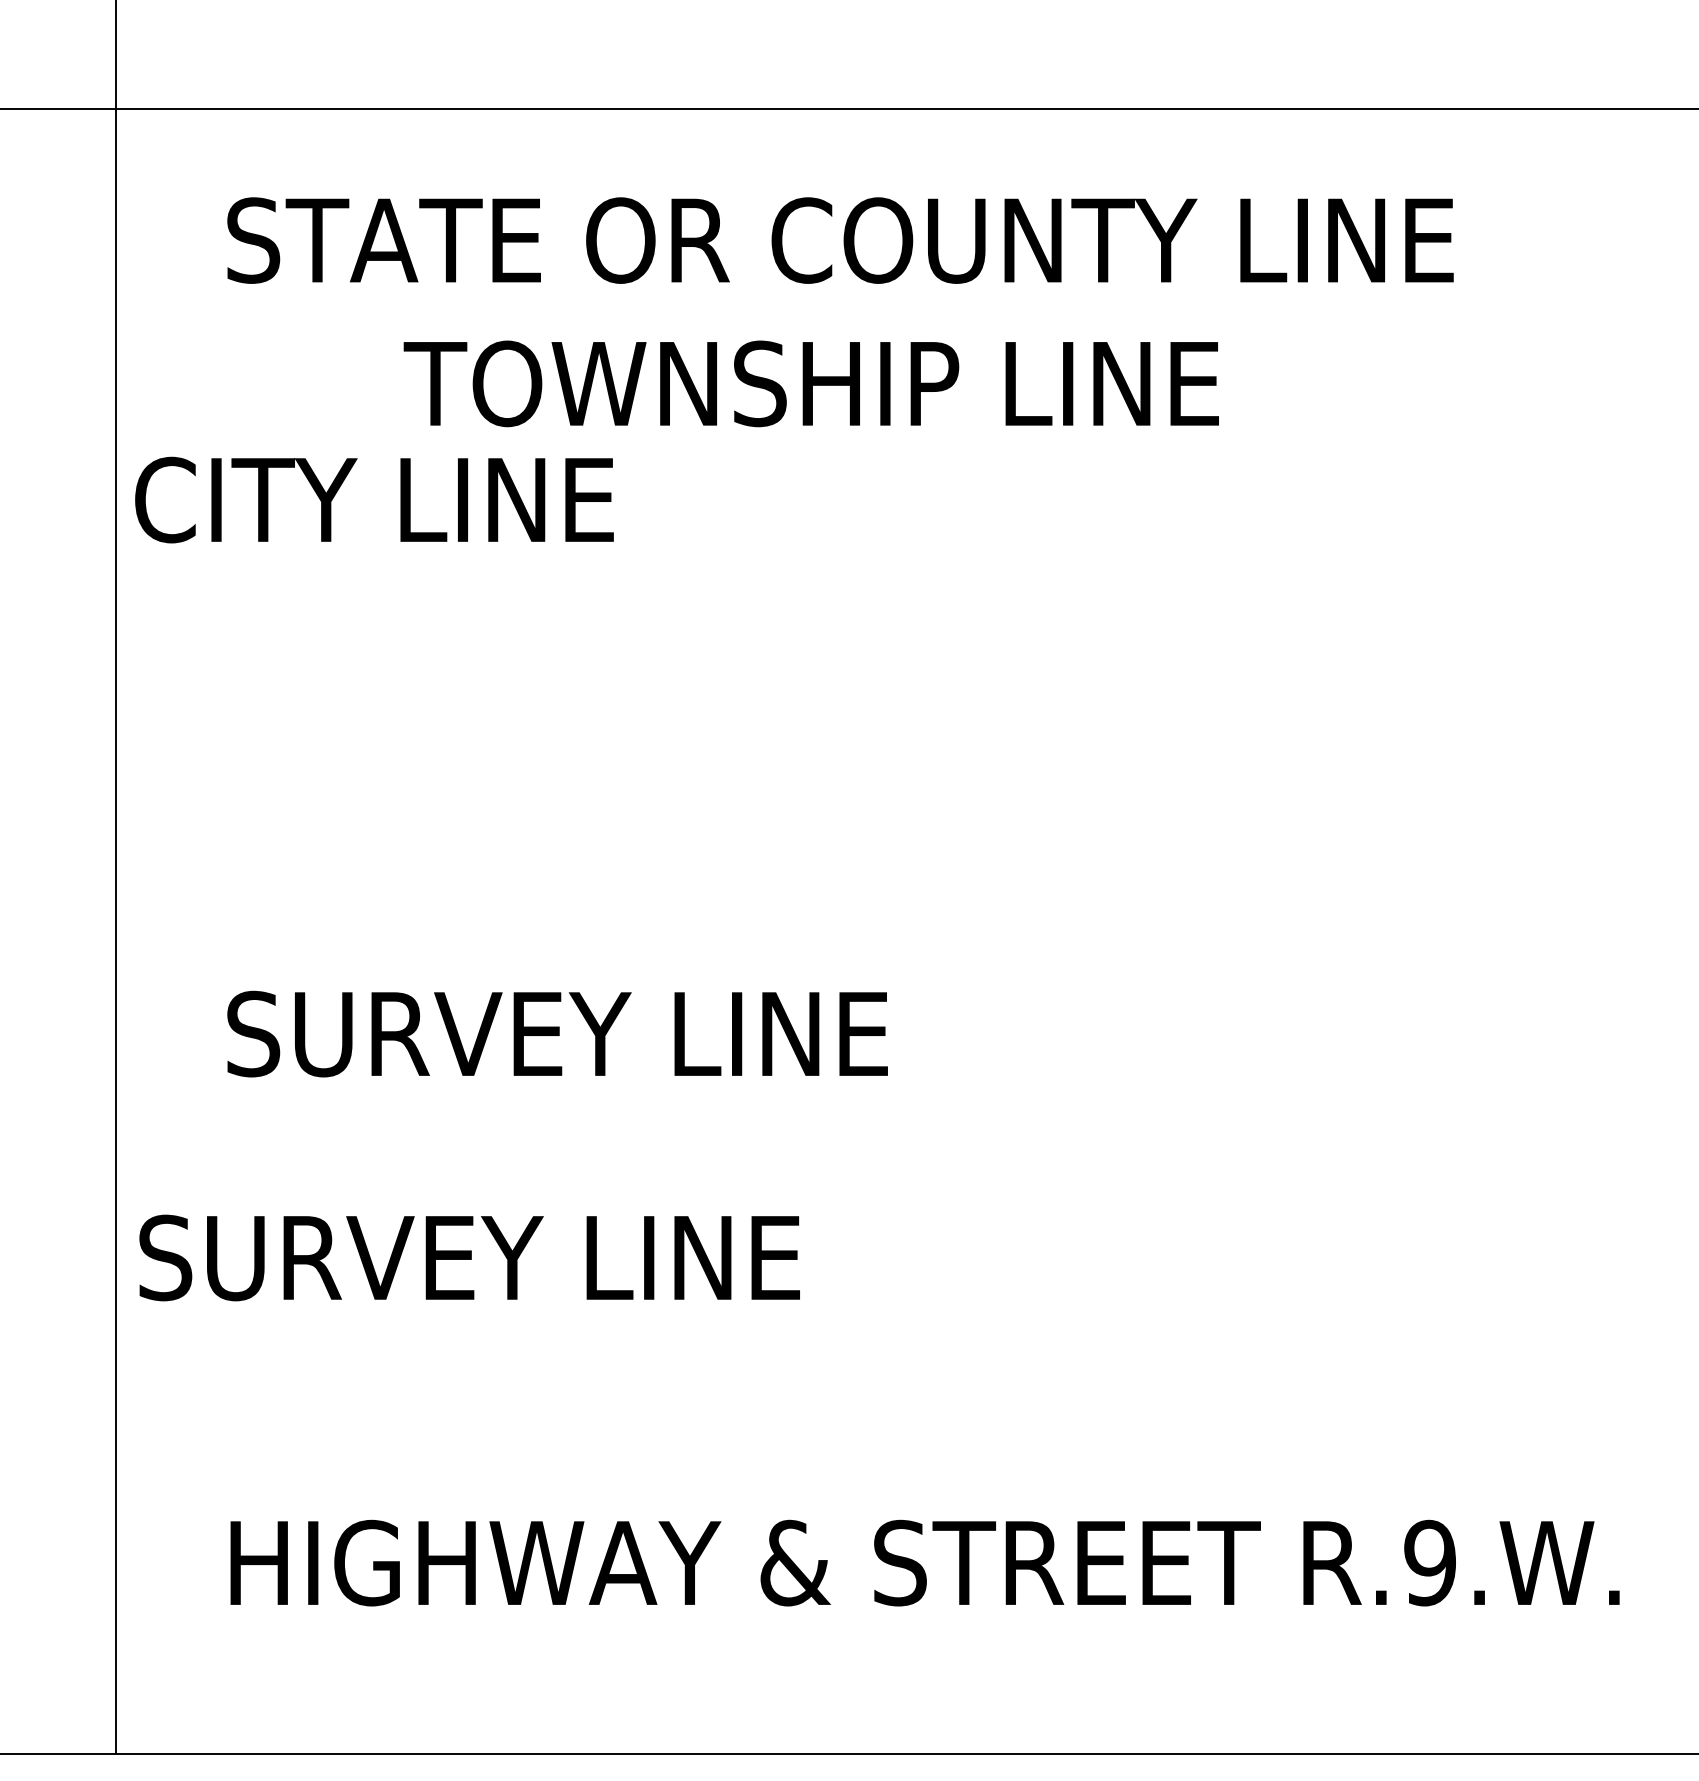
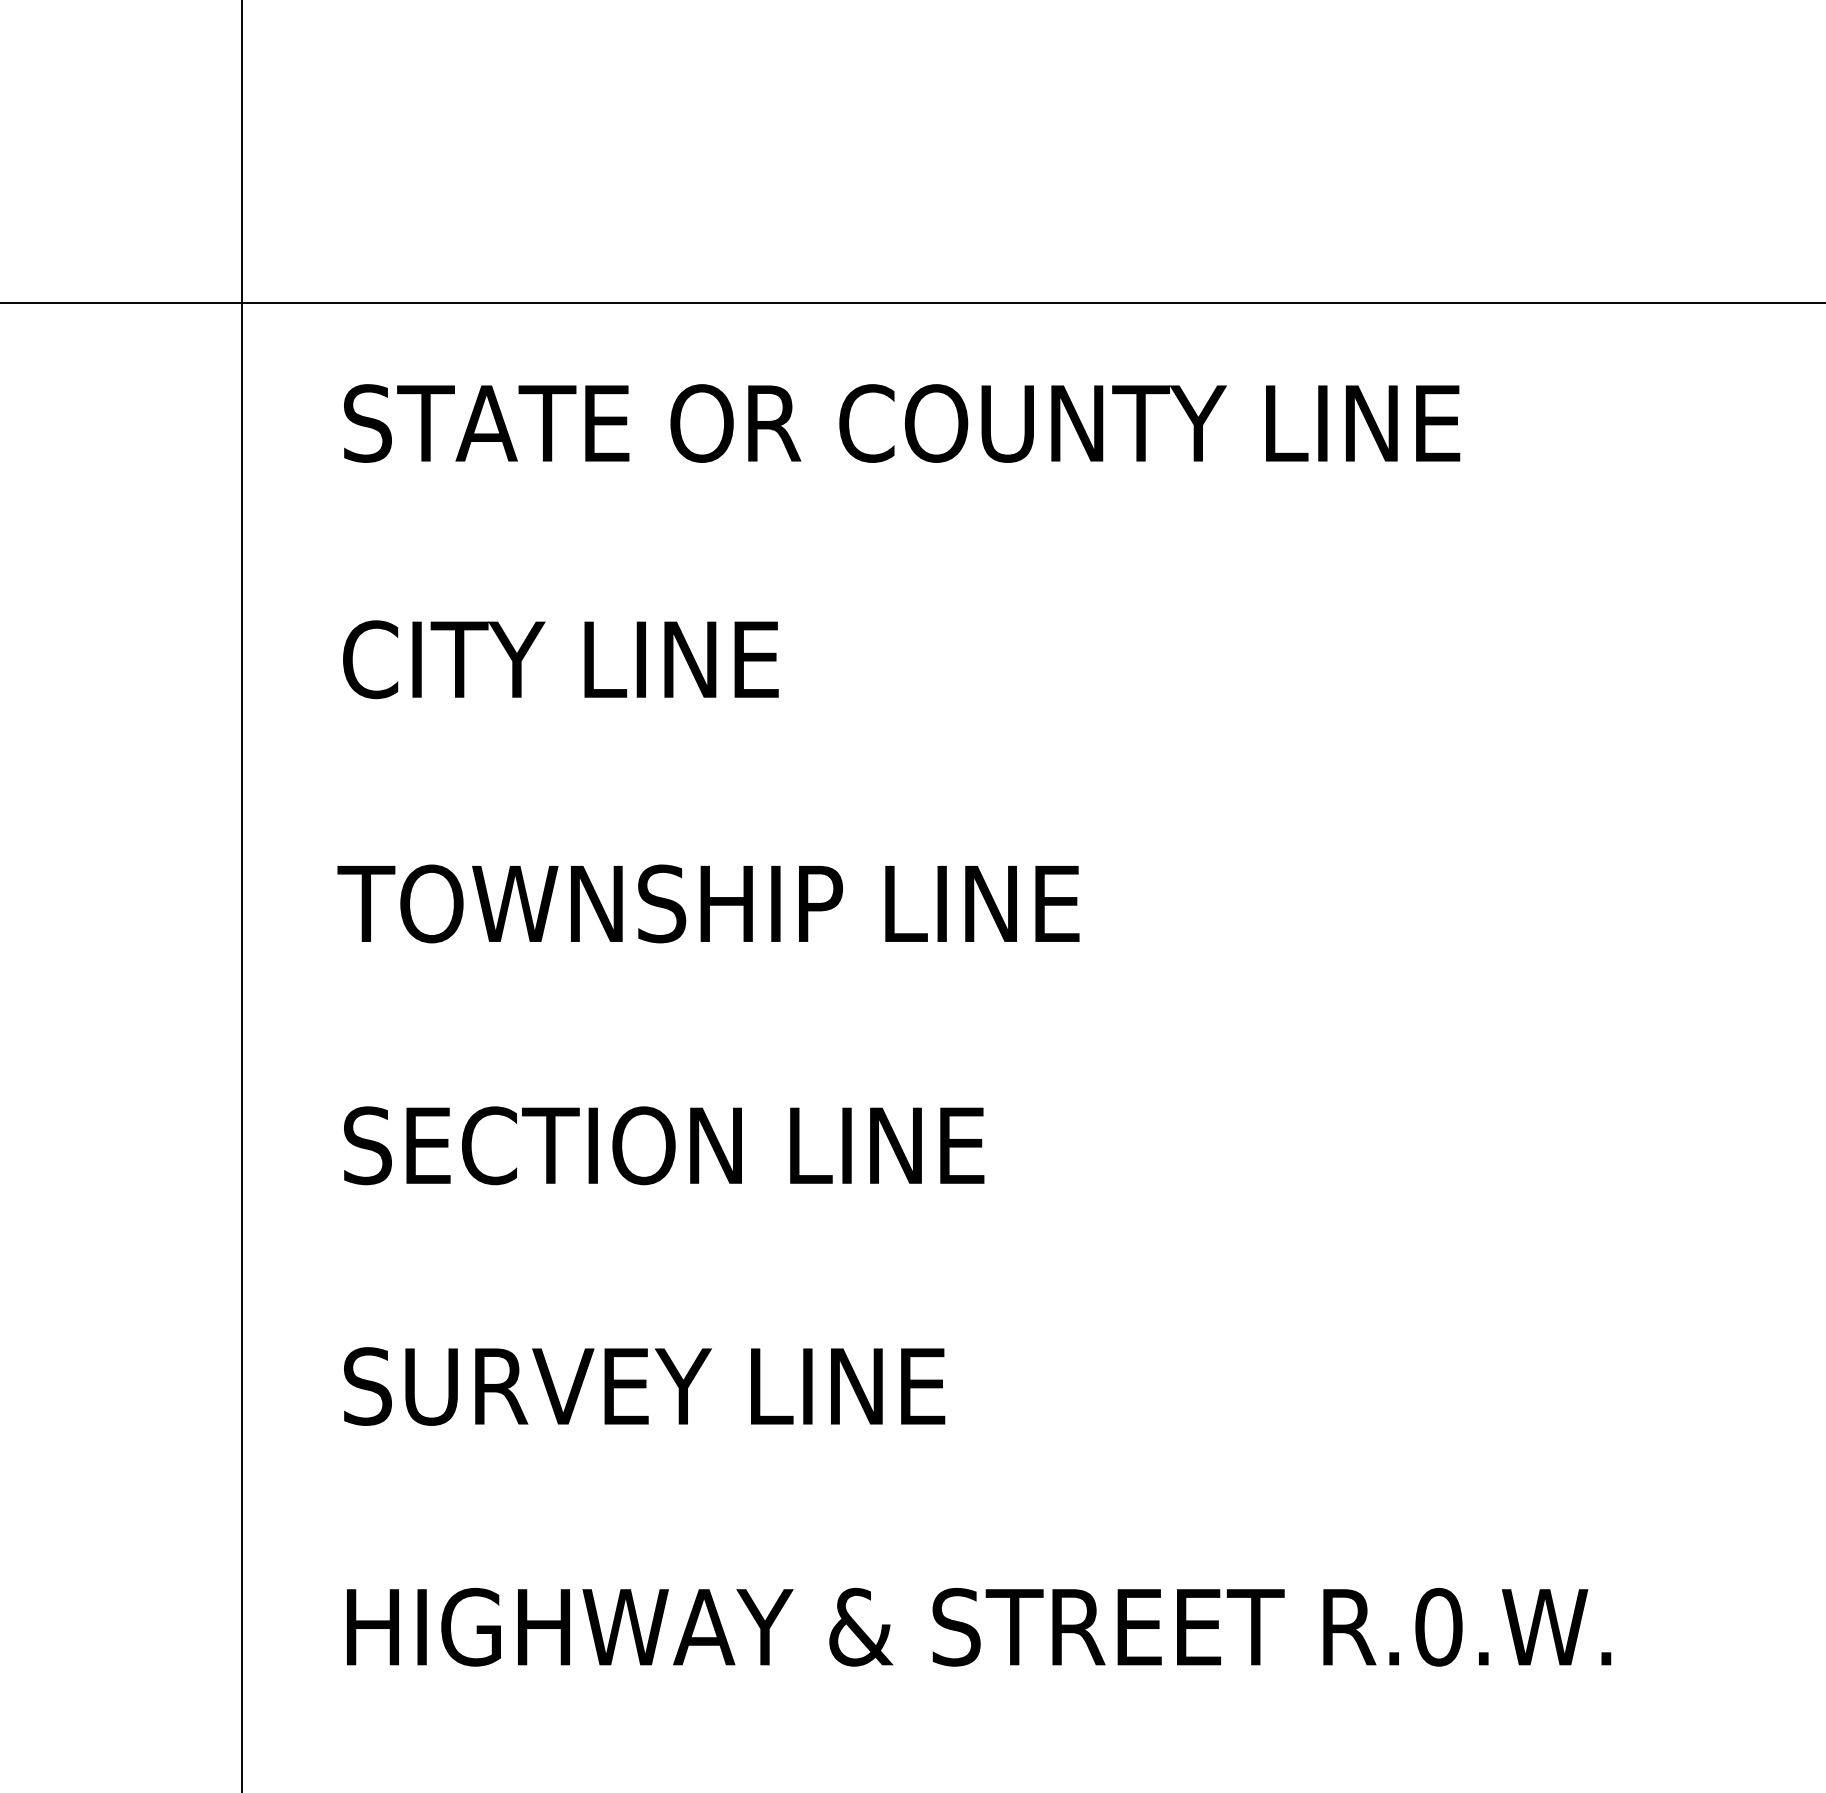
text: (811, 383) -> (708, 903), moved
text: (374, 499) -> (560, 659), moved
text: (612, 1033) -> (694, 1145), SURVEY LINE -> SECTION LINE
text: (469, 1257) -> (644, 1386), moved
text: (1429, 1563) -> (1438, 1627), R.9.W. -> R.0.W.

